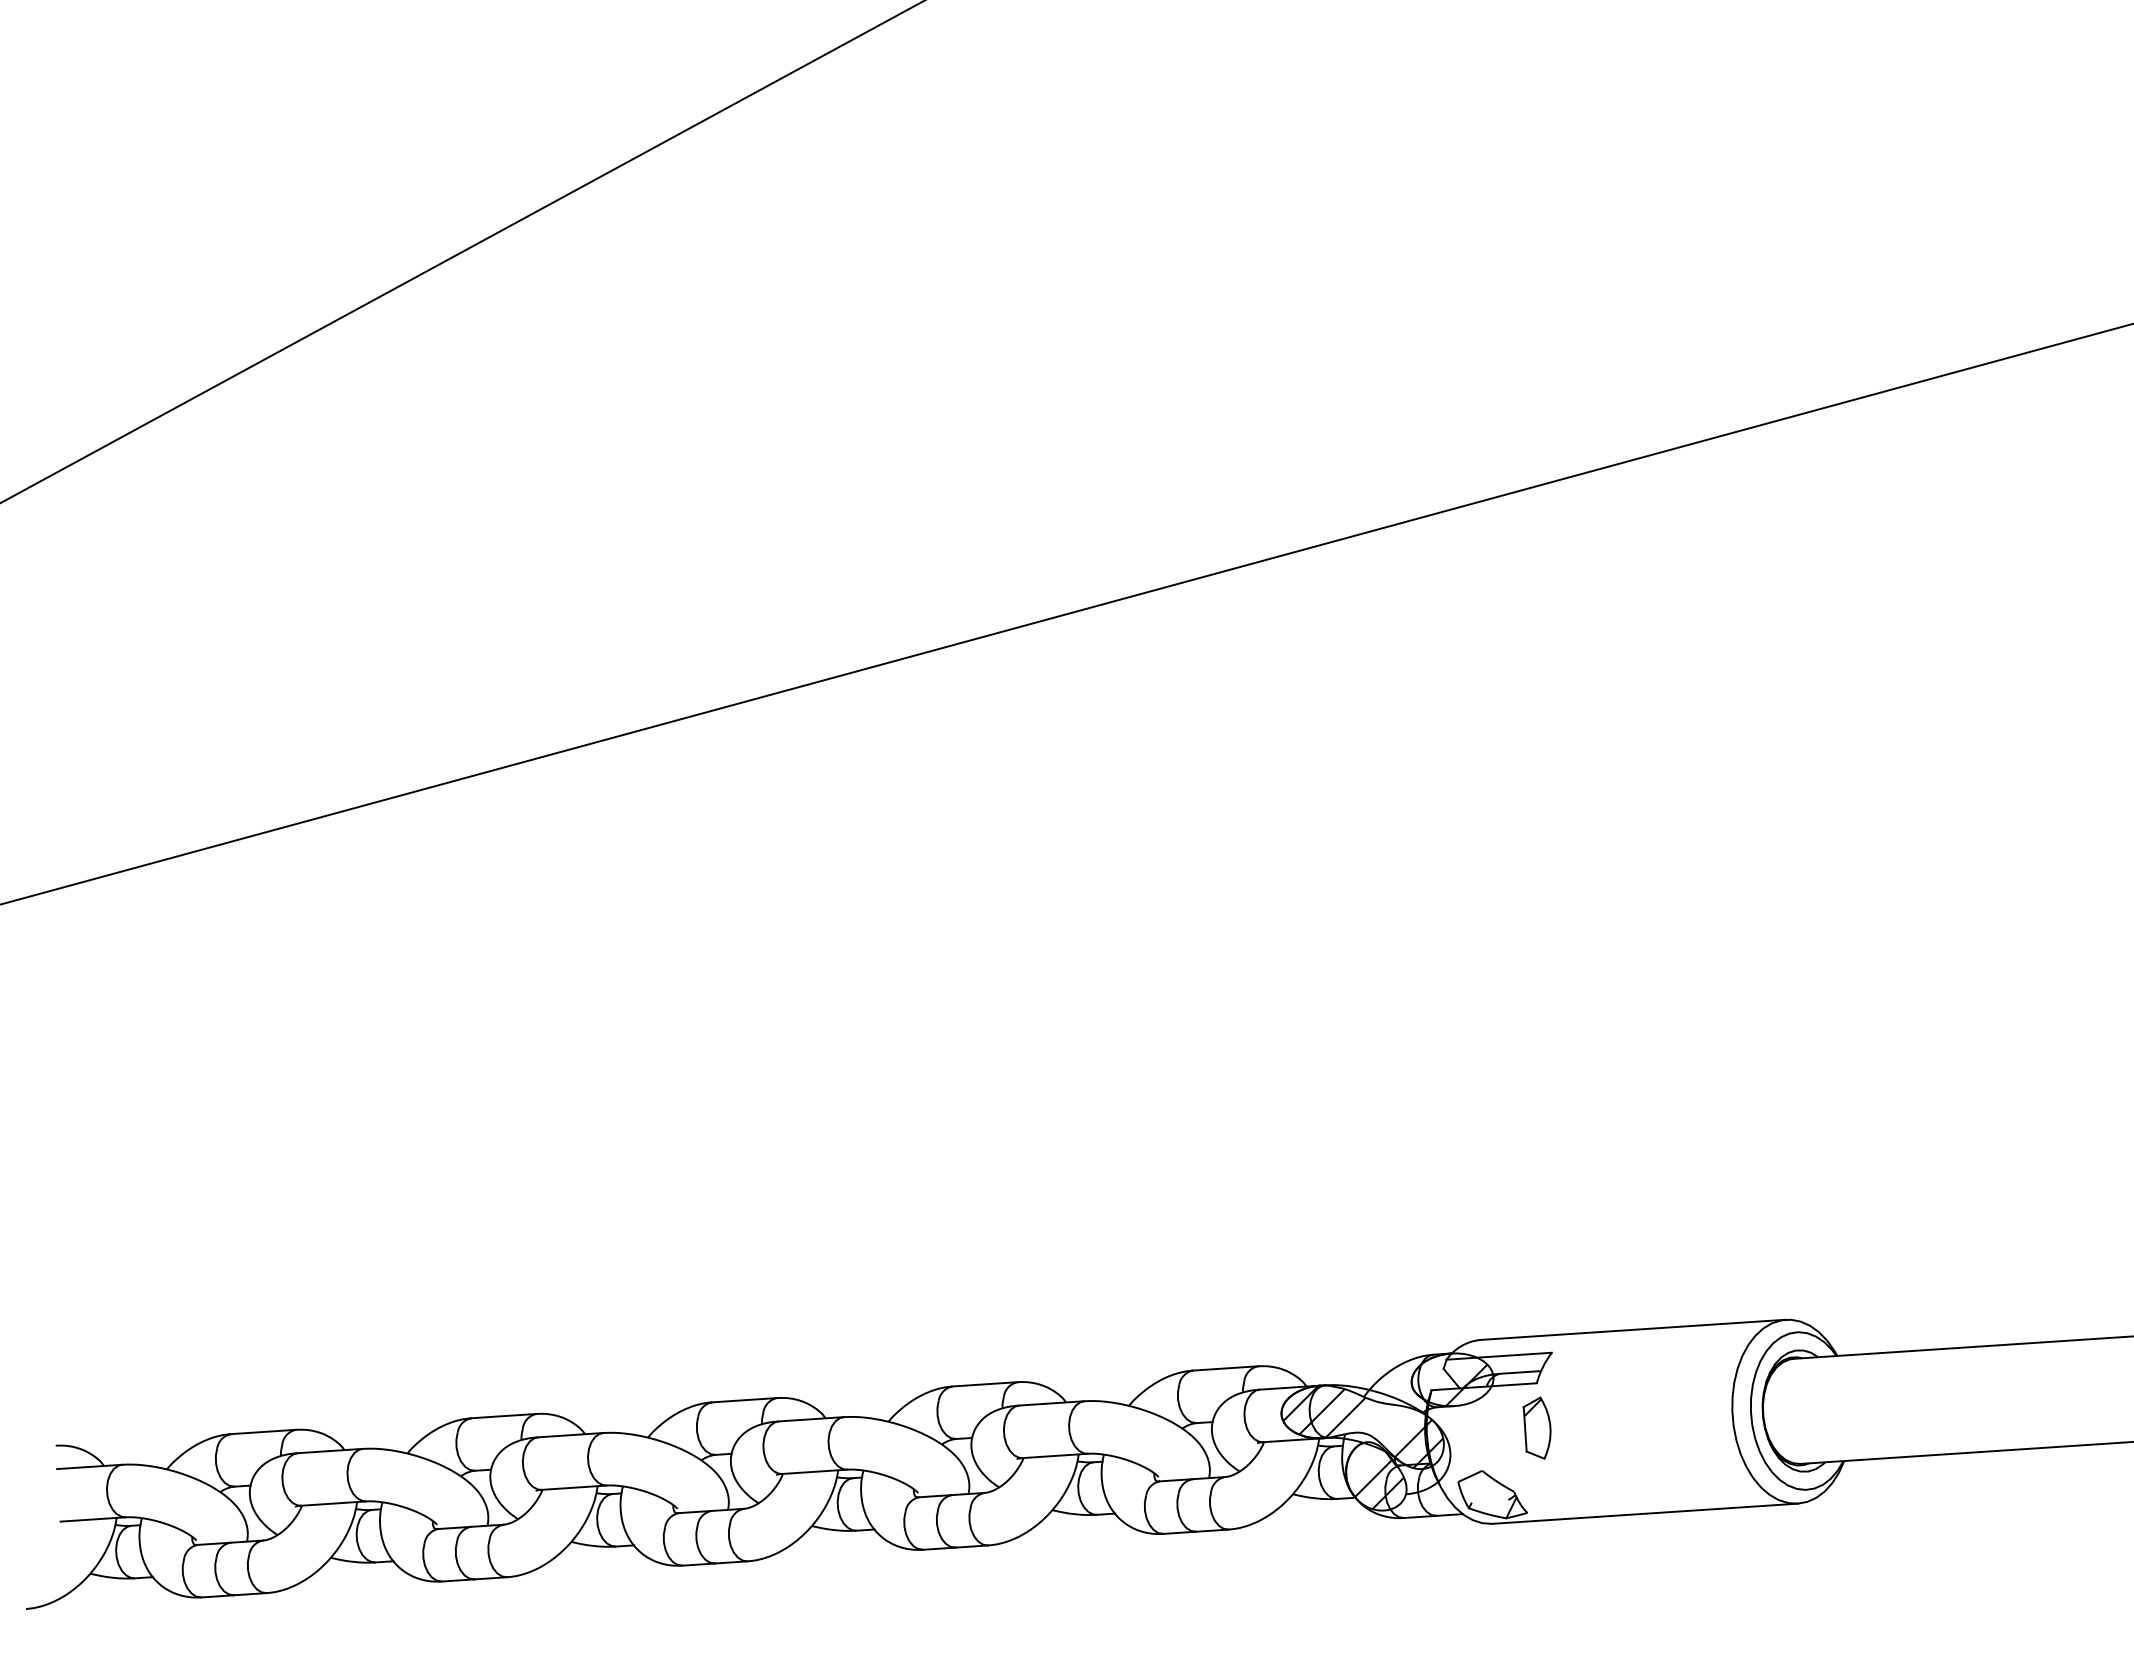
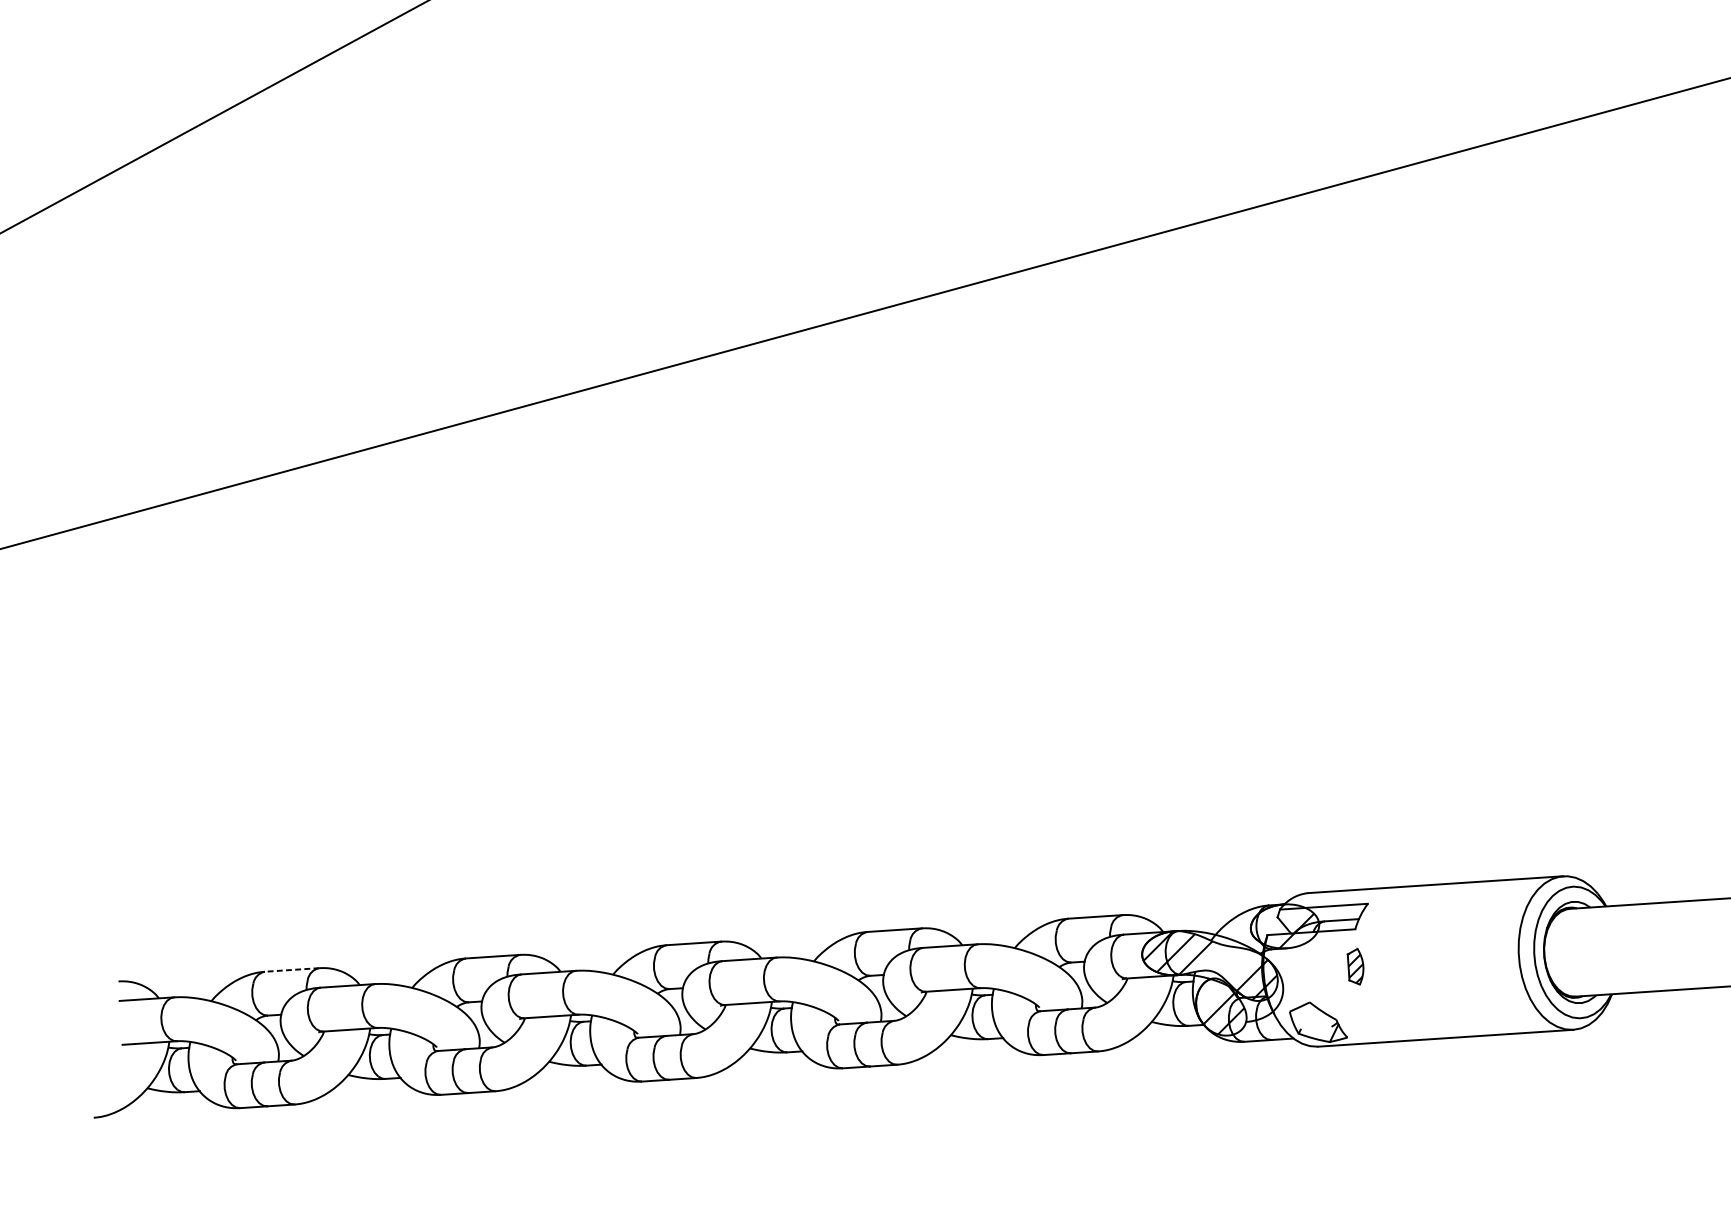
part: (1536, 1427) -> (1355, 966), size x0.7
line: (263, 1431) -> (292, 969), solid -> dashed

